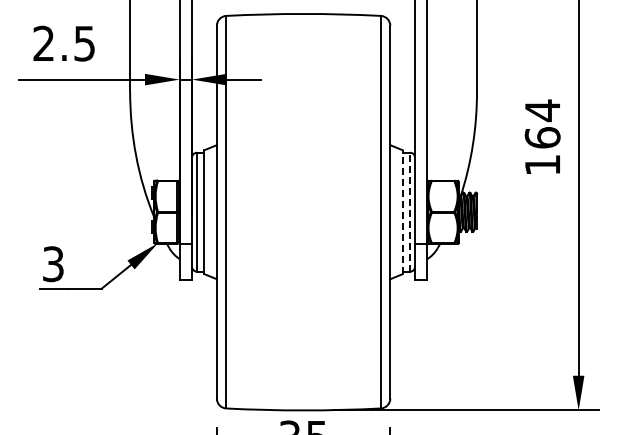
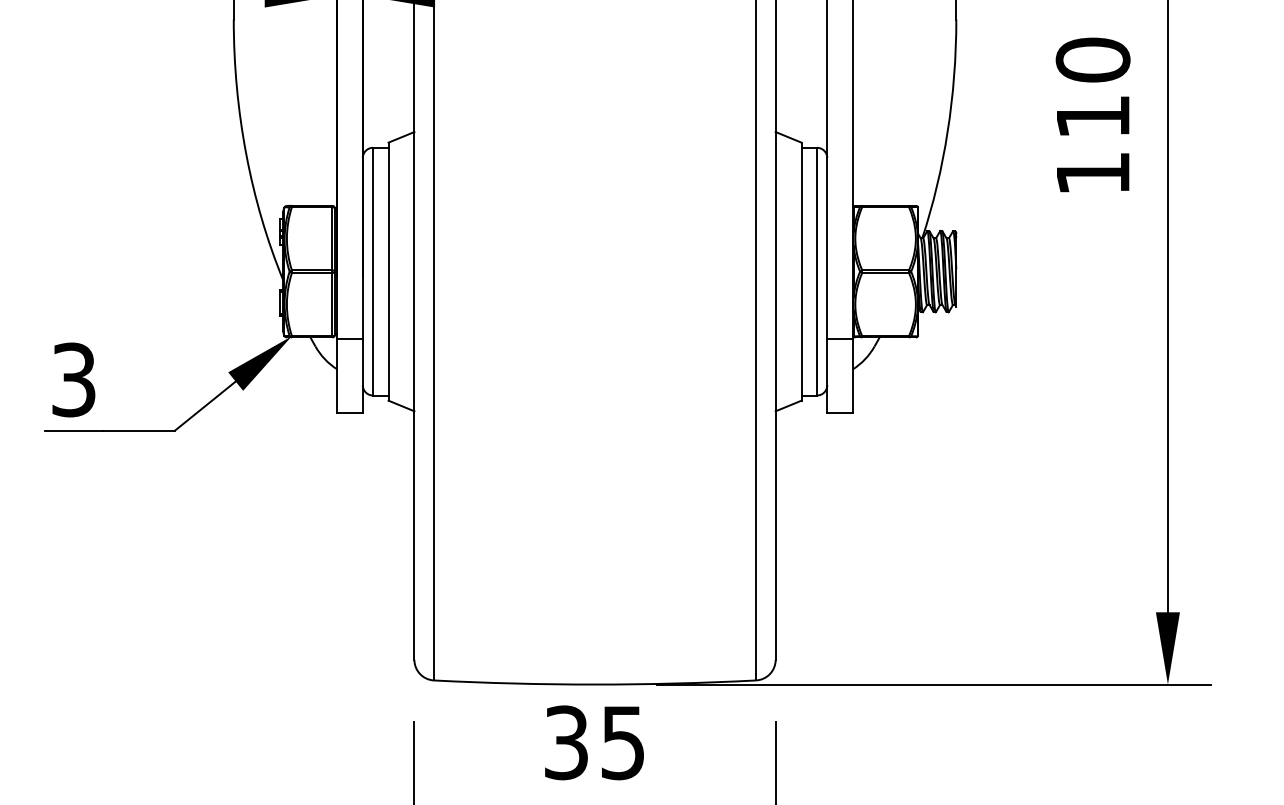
text: (542, 123) -> (1092, 86), 164 -> 110
line: (410, 211) -> (817, 270), dashed -> solid
line: (402, 212) -> (801, 272), dashed -> solid

